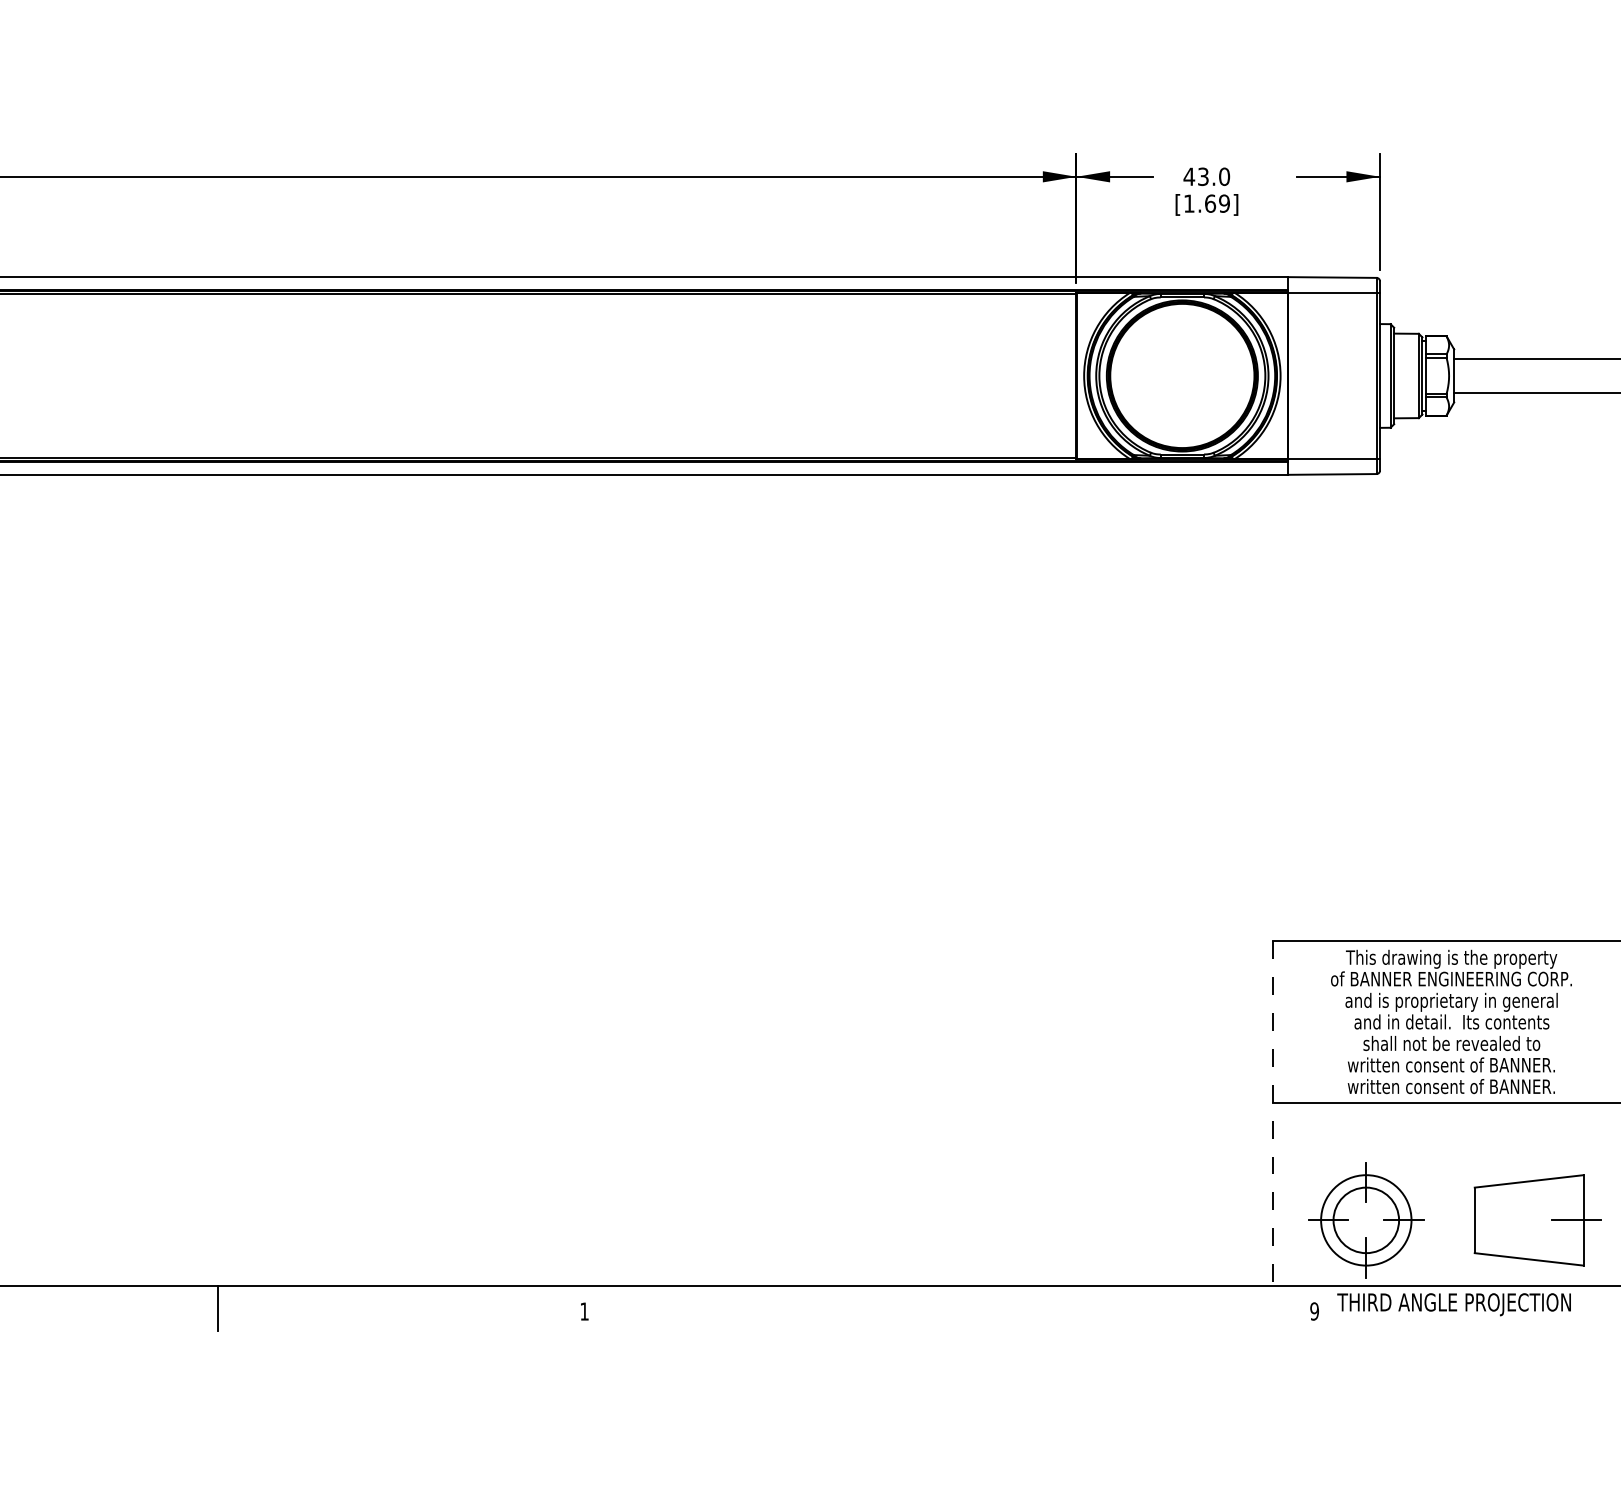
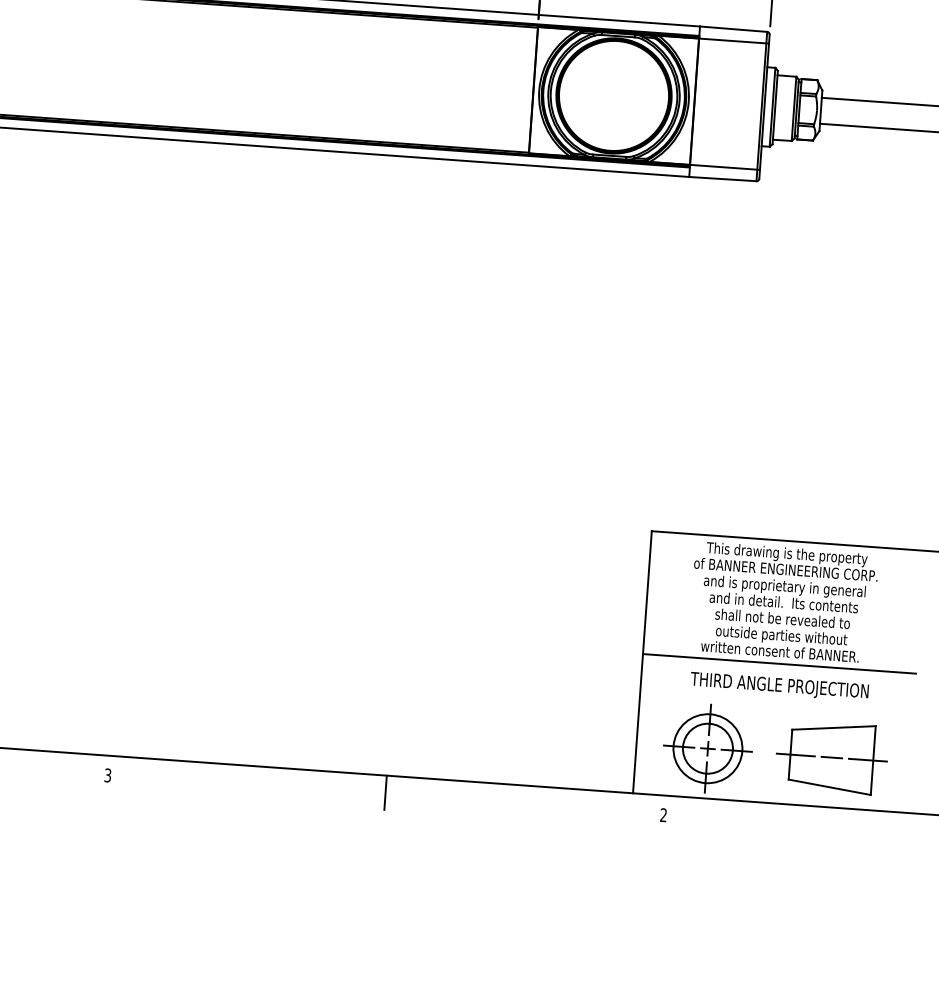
text: (1451, 1066) -> (781, 636), written consent of BANNER. -> outside parties without
line: (1272, 1114) -> (642, 663), dashed -> solid
part: (1365, 1219) -> (707, 748), added
line: (1481, 1220) -> (795, 755), added
line: (1528, 1220) -> (831, 757), added
text: (1453, 1304) -> (779, 686), moved
line: (949, 1307) -> (385, 792), added
text: (584, 1311) -> (107, 775), 1 -> 3
text: (1314, 1311) -> (663, 815), 9 -> 2

